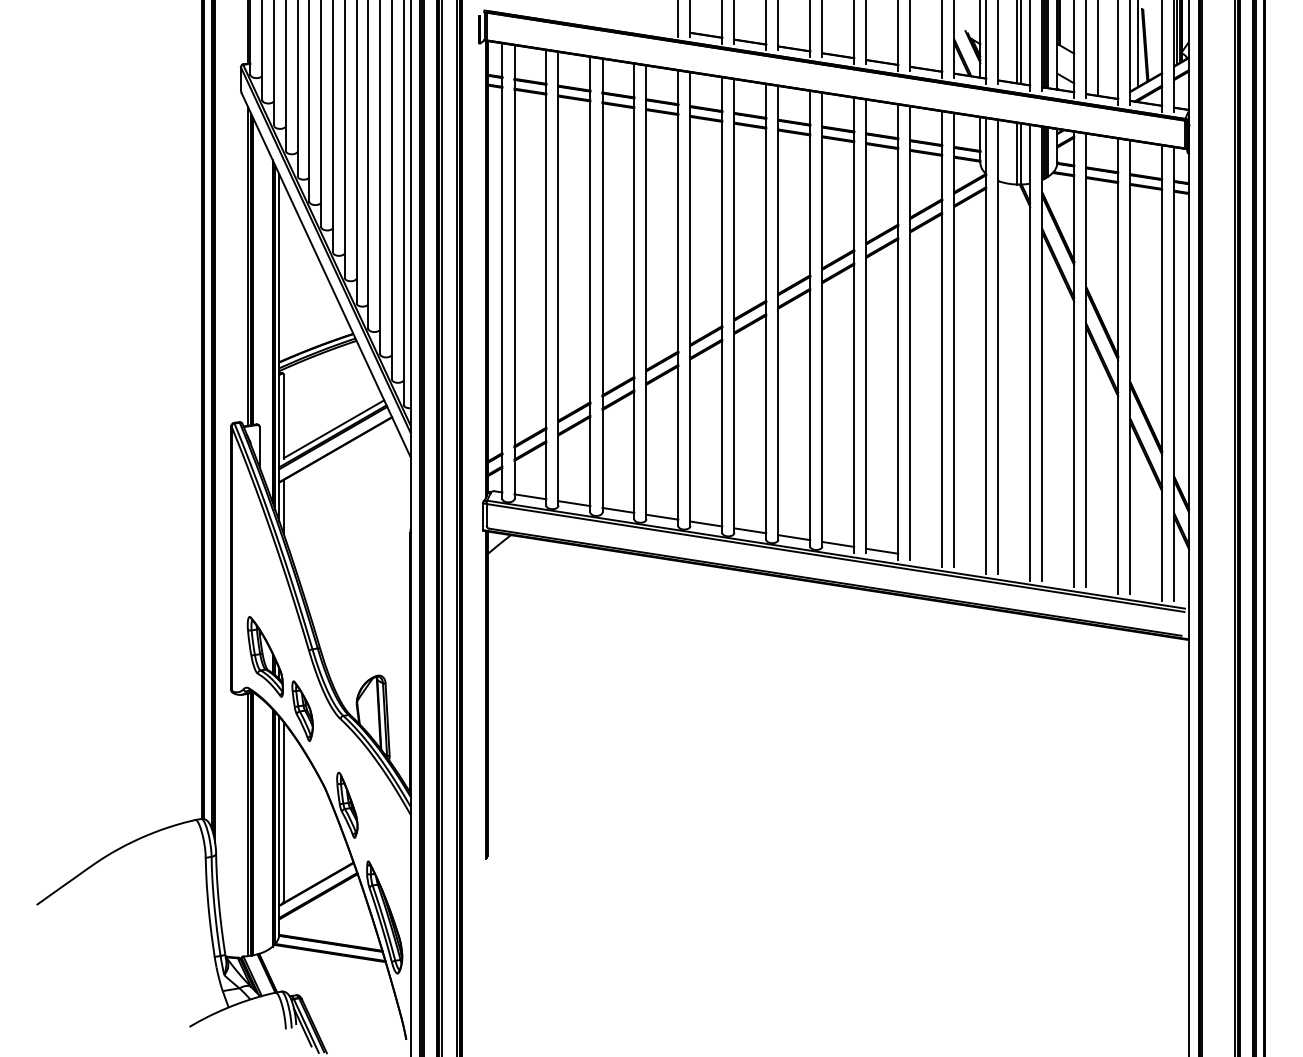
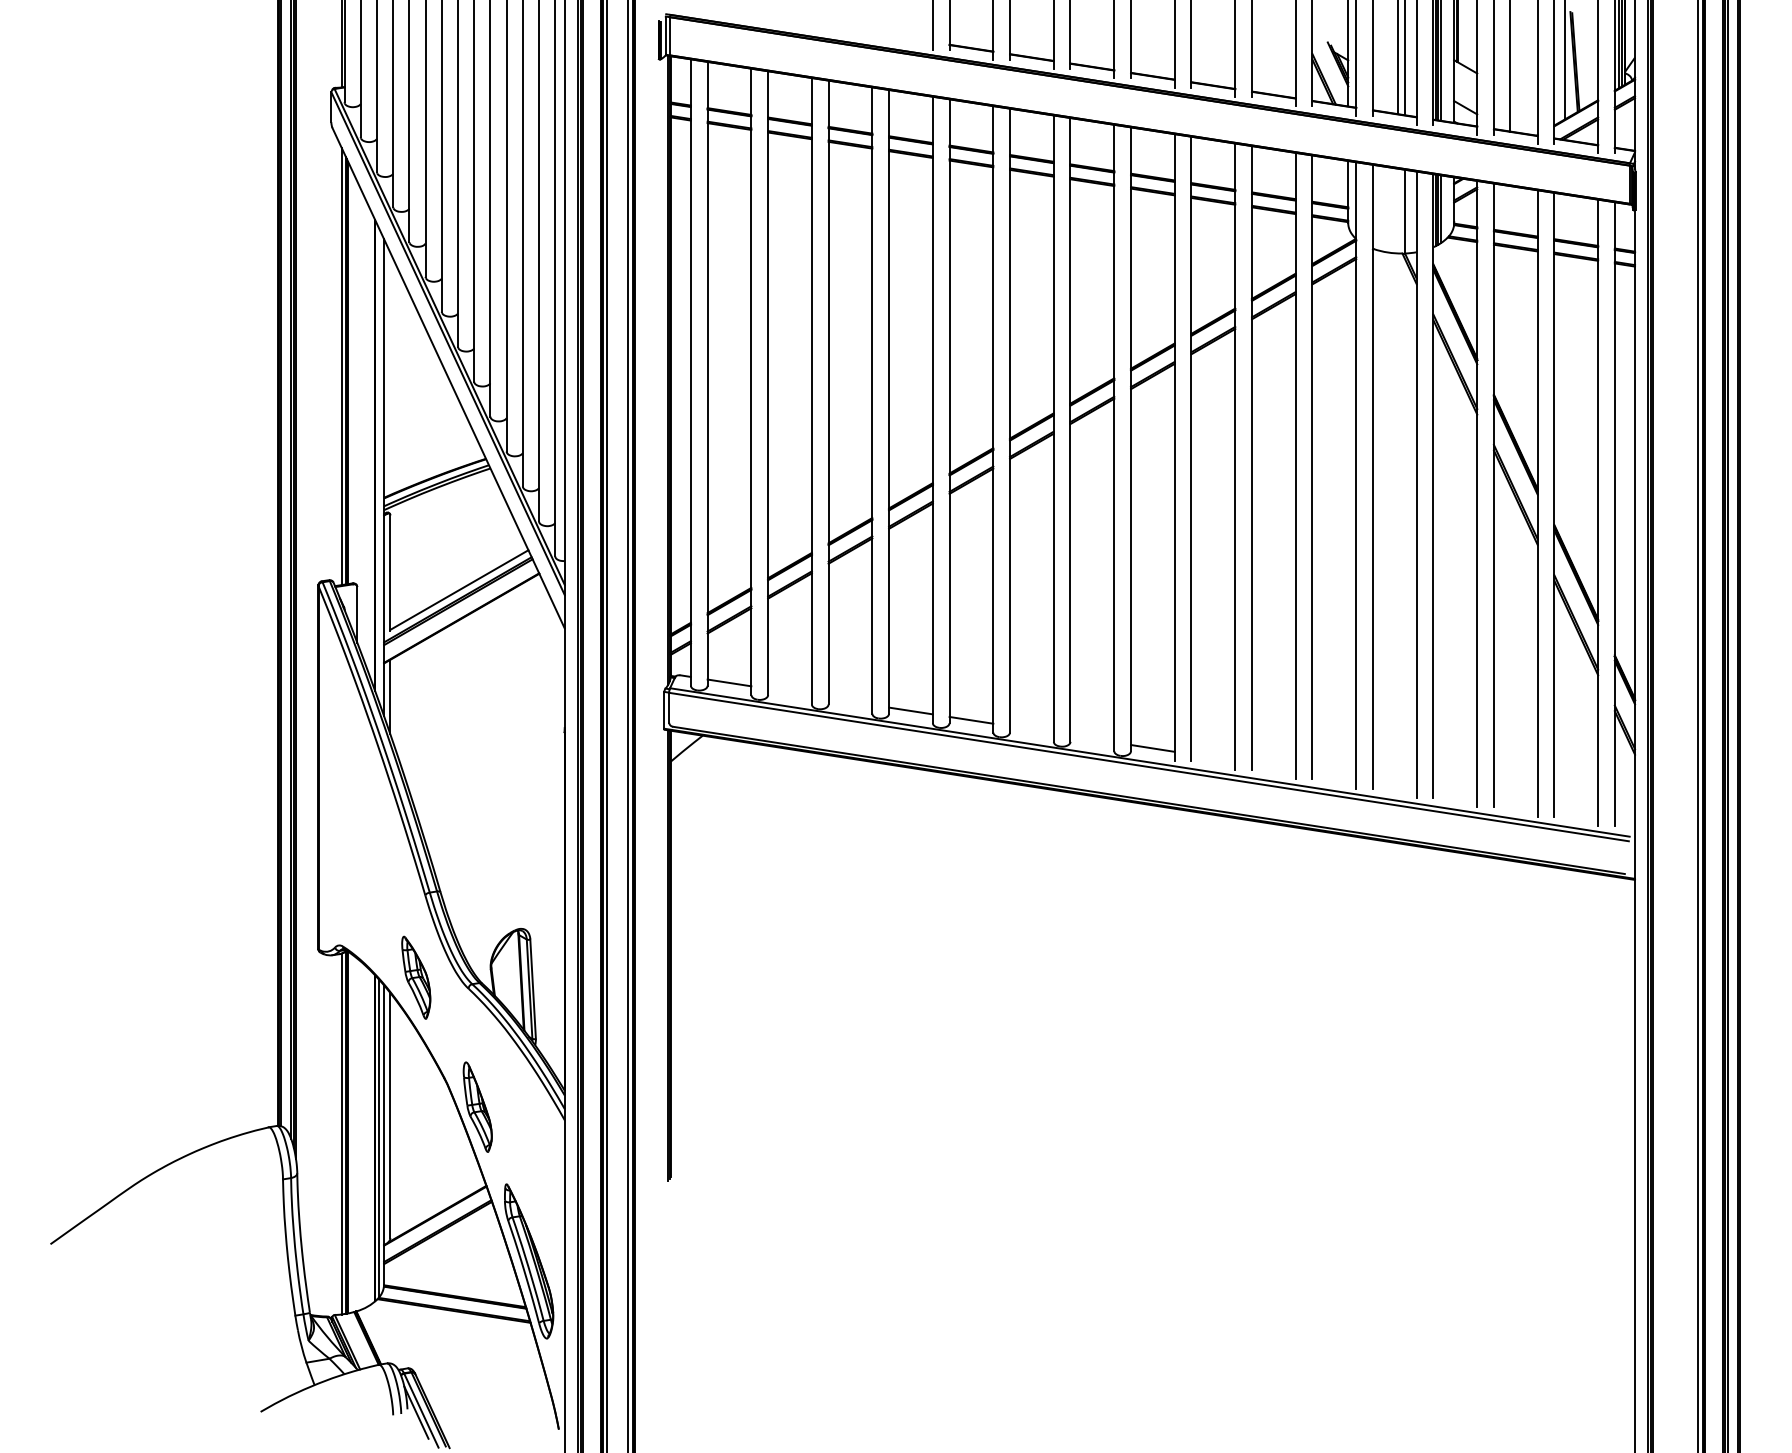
line: (1016, 153) -> (1397, 210), removed
line: (275, 337) -> (378, 463), removed
line: (574, 503) -> (789, 691), removed
line: (618, 510) -> (850, 701), removed
line: (750, 530) -> (1031, 729), removed
line: (794, 537) -> (1092, 738), removed
line: (882, 551) -> (1213, 757), removed
part: (264, 656) -> (364, 902), removed

